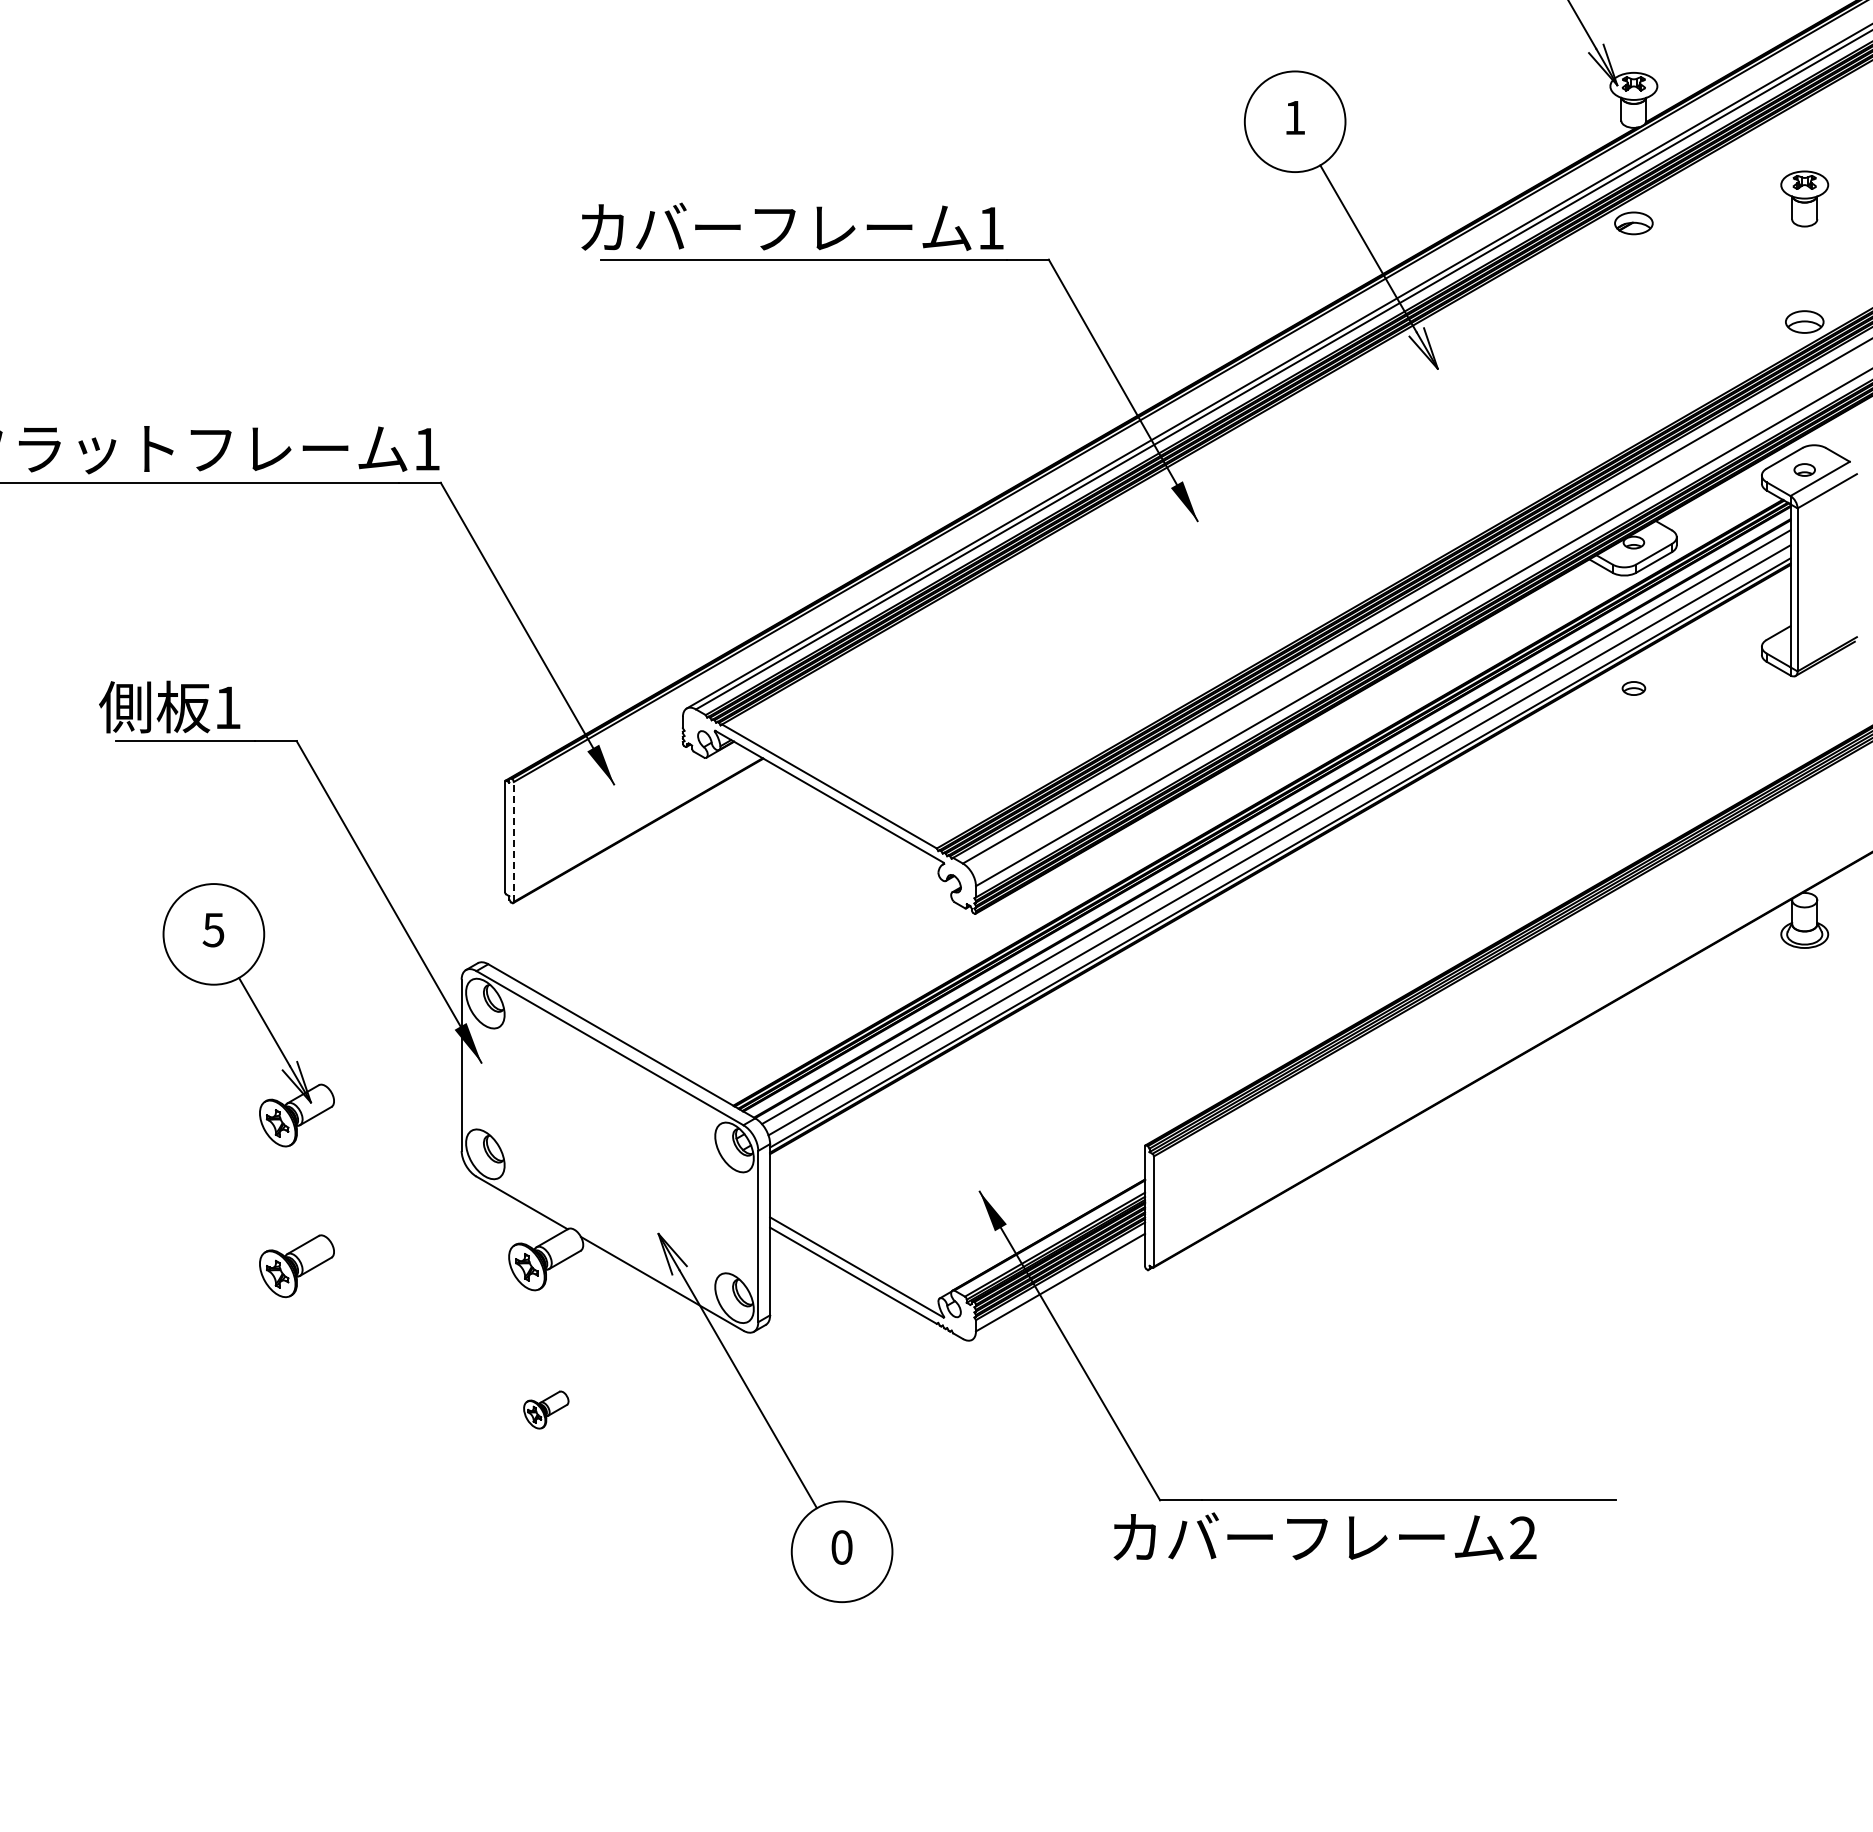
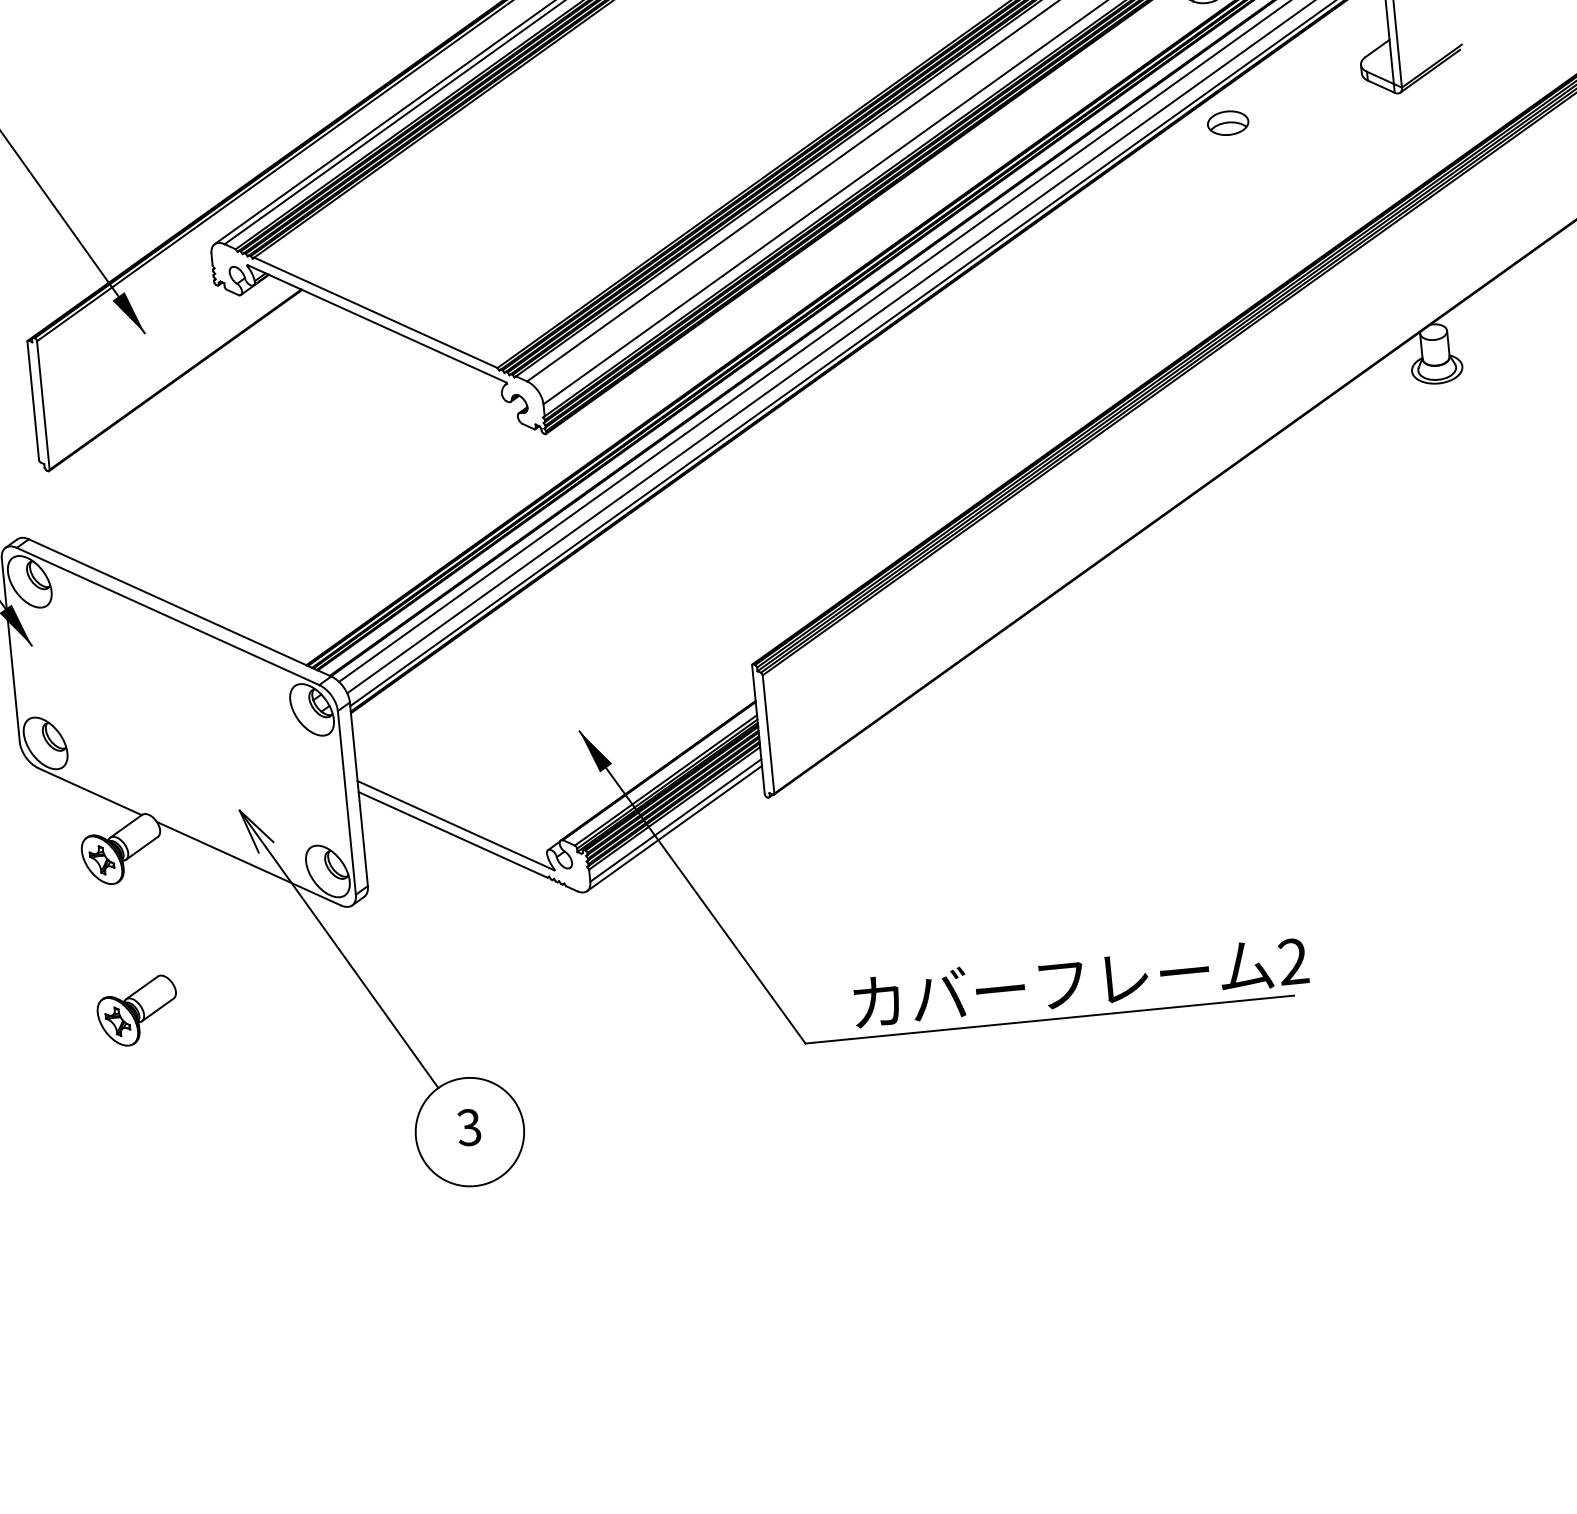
part: (1633, 688) -> (1227, 123), size x1.67
line: (513, 841) -> (42, 405), dashed -> solid
line: (1058, 1289) -> (674, 828), added
part: (546, 1409) -> (138, 1010), size x1.67
text: (1324, 1536) -> (1080, 981), moved
text: (841, 1547) -> (468, 1127), 0 -> 3

